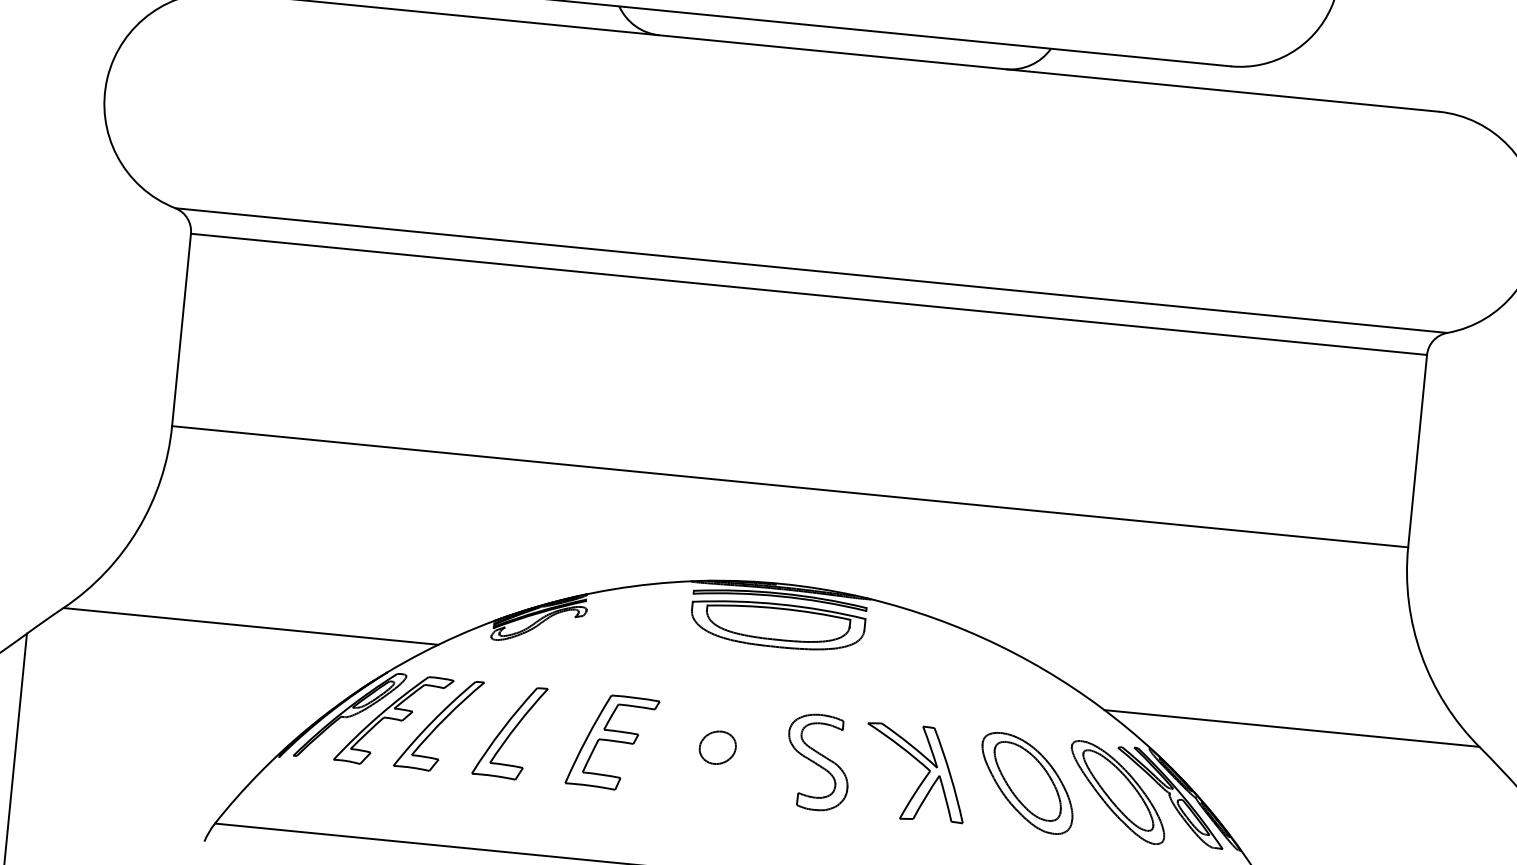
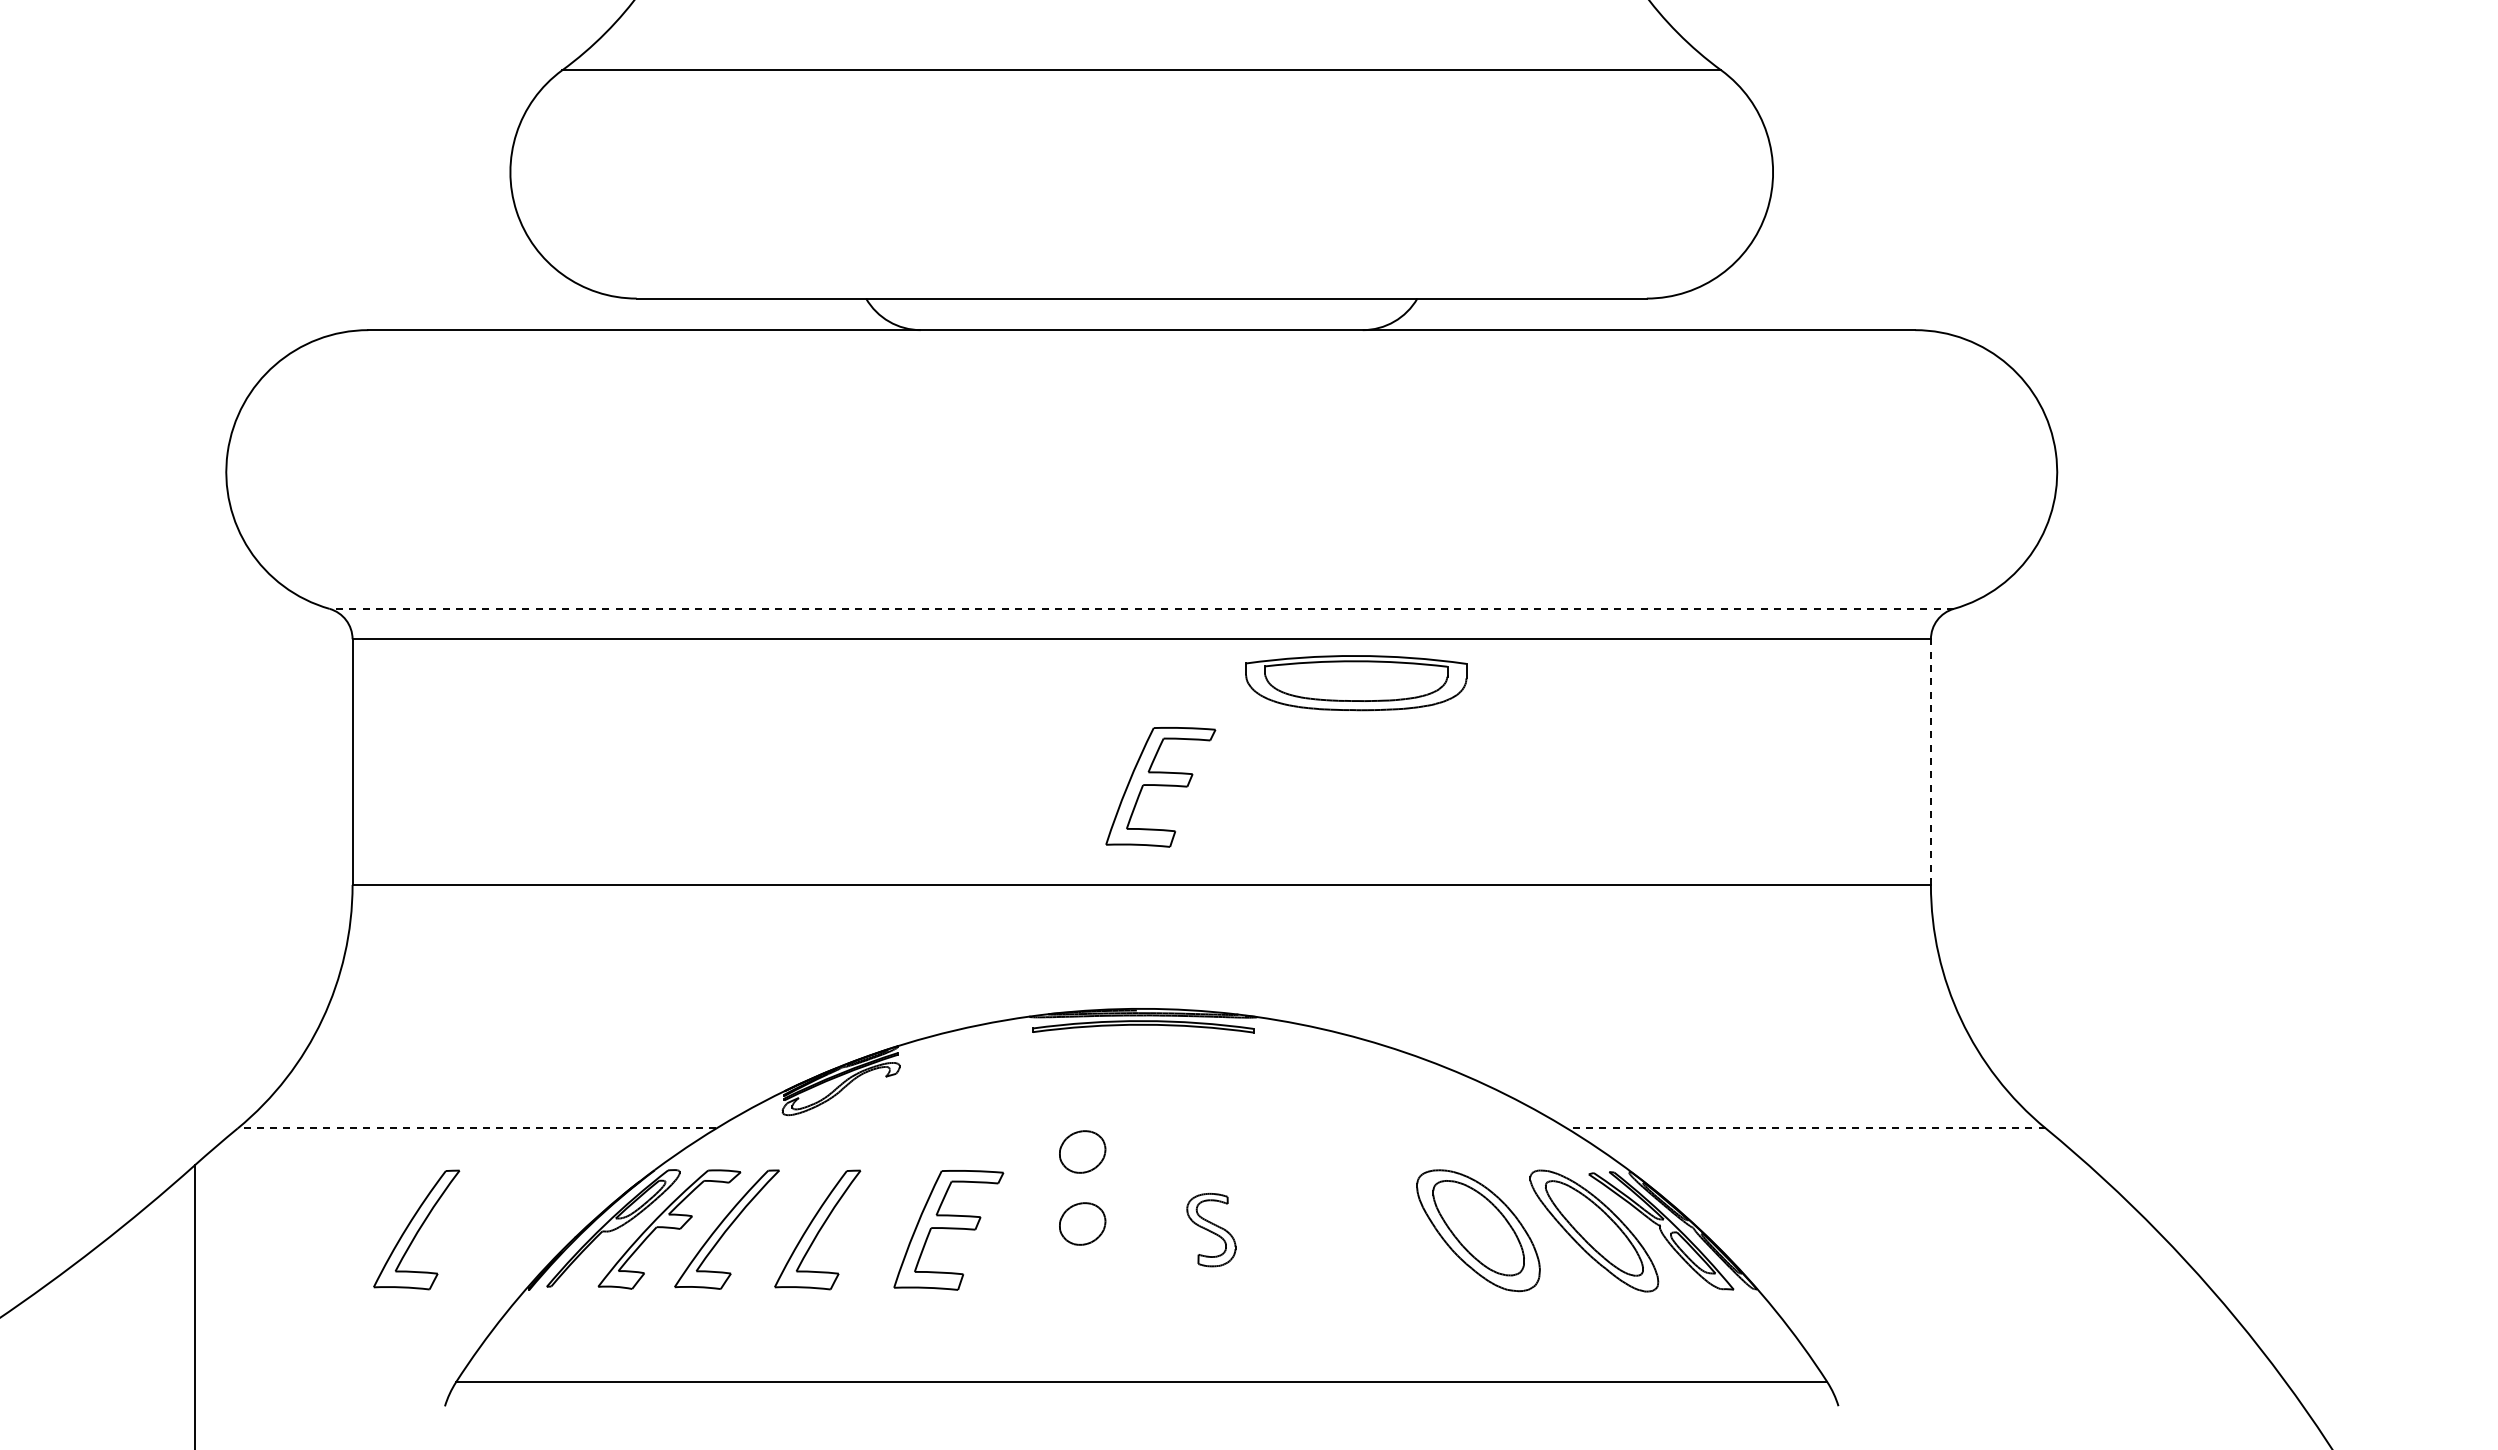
line: (811, 270) -> (1141, 608), solid -> dashed
part: (812, 411) -> (1160, 787), added
line: (1417, 451) -> (1930, 762), solid -> dashed
part: (777, 625) -> (1356, 683), moved
line: (250, 626) -> (476, 1128), solid -> dashed
part: (723, 690) -> (1082, 1151), added
part: (195, 700) -> (416, 1229), added
line: (1291, 728) -> (1805, 1128), solid -> dashed
part: (818, 761) -> (1211, 1229), size x0.6
part: (924, 777) -> (1347, 1236), removed

